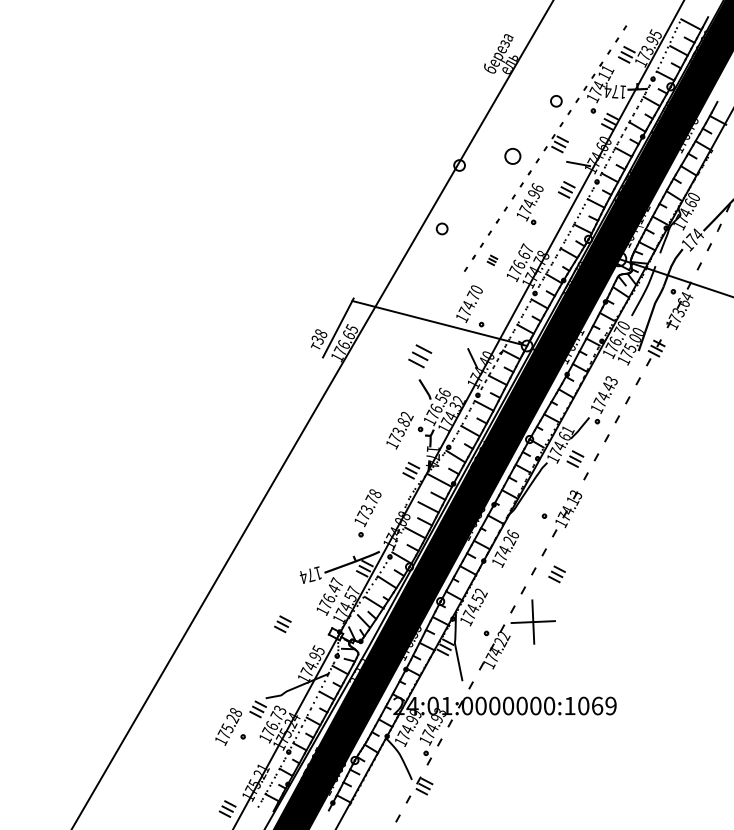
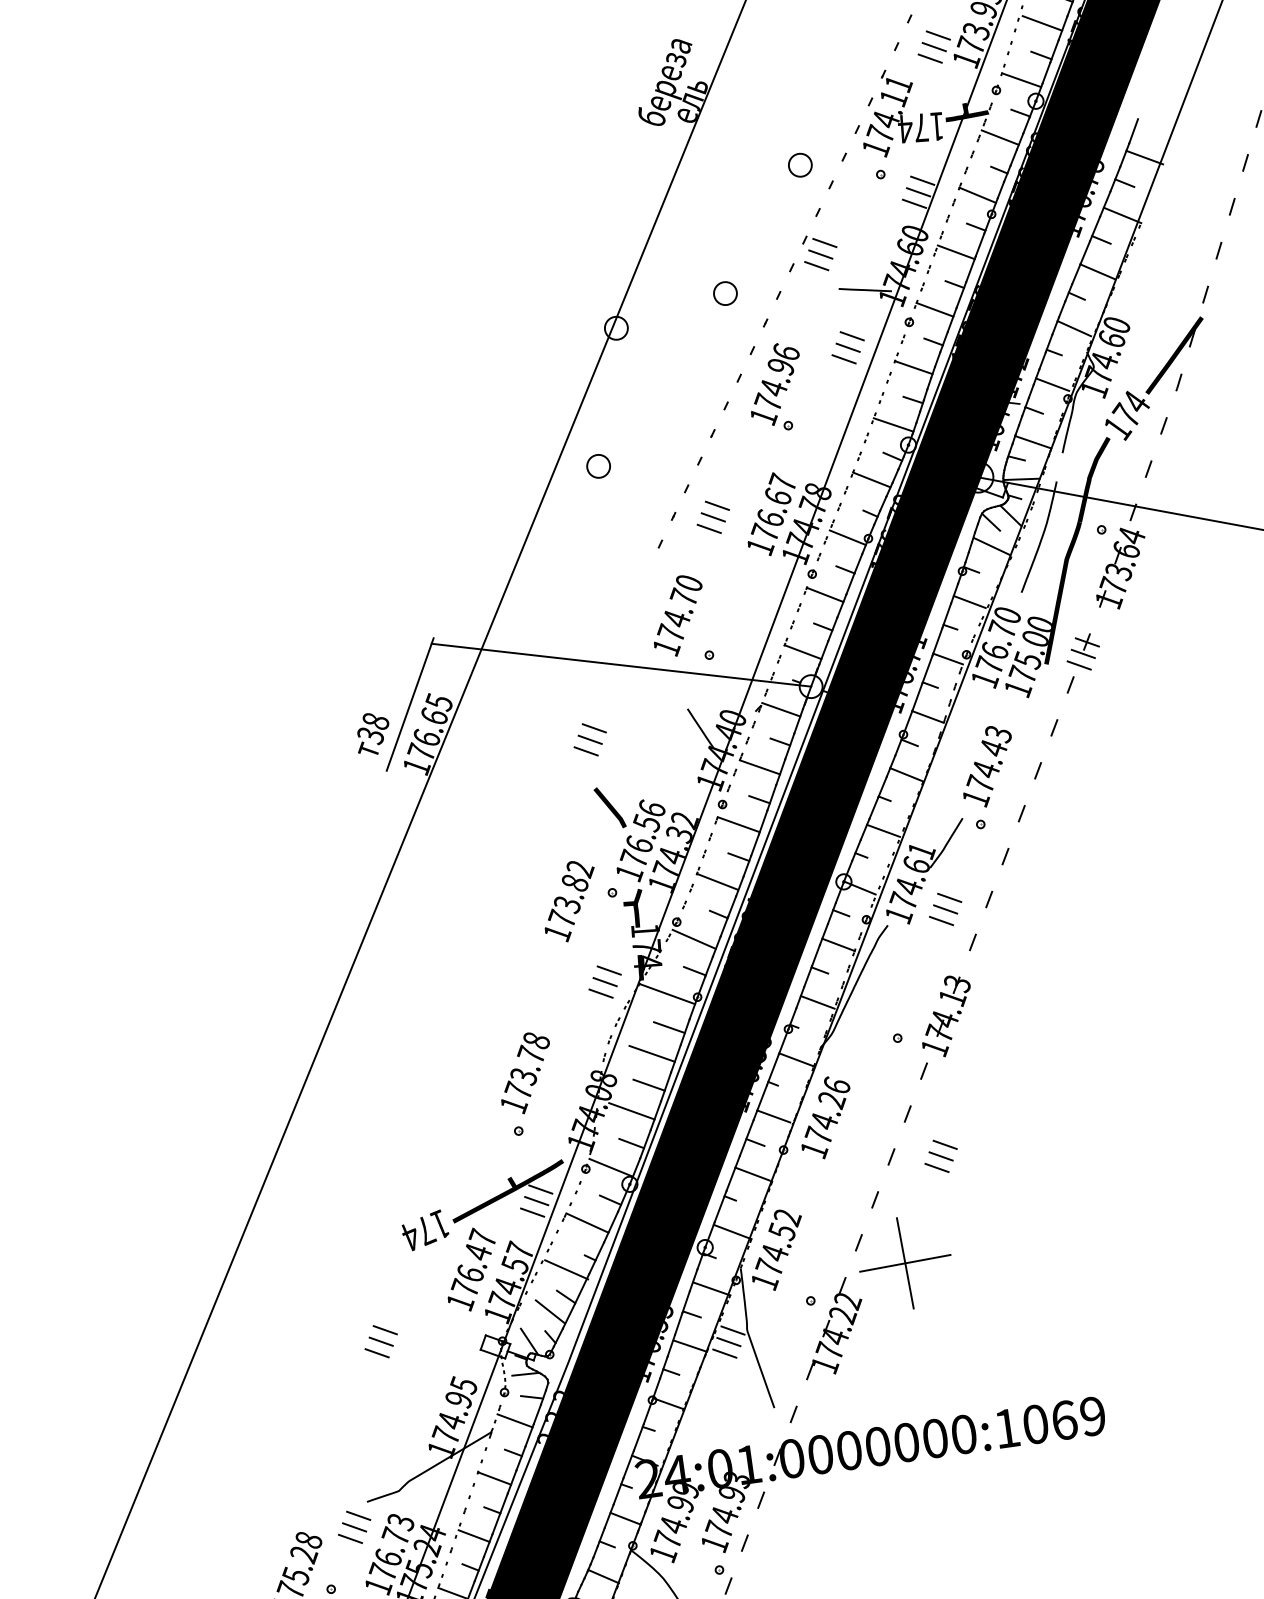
part: (512, 156) -> (724, 293), size x0.71
part: (492, 260) -> (713, 517), size x1.67
part: (420, 356) -> (590, 740), size x0.71

